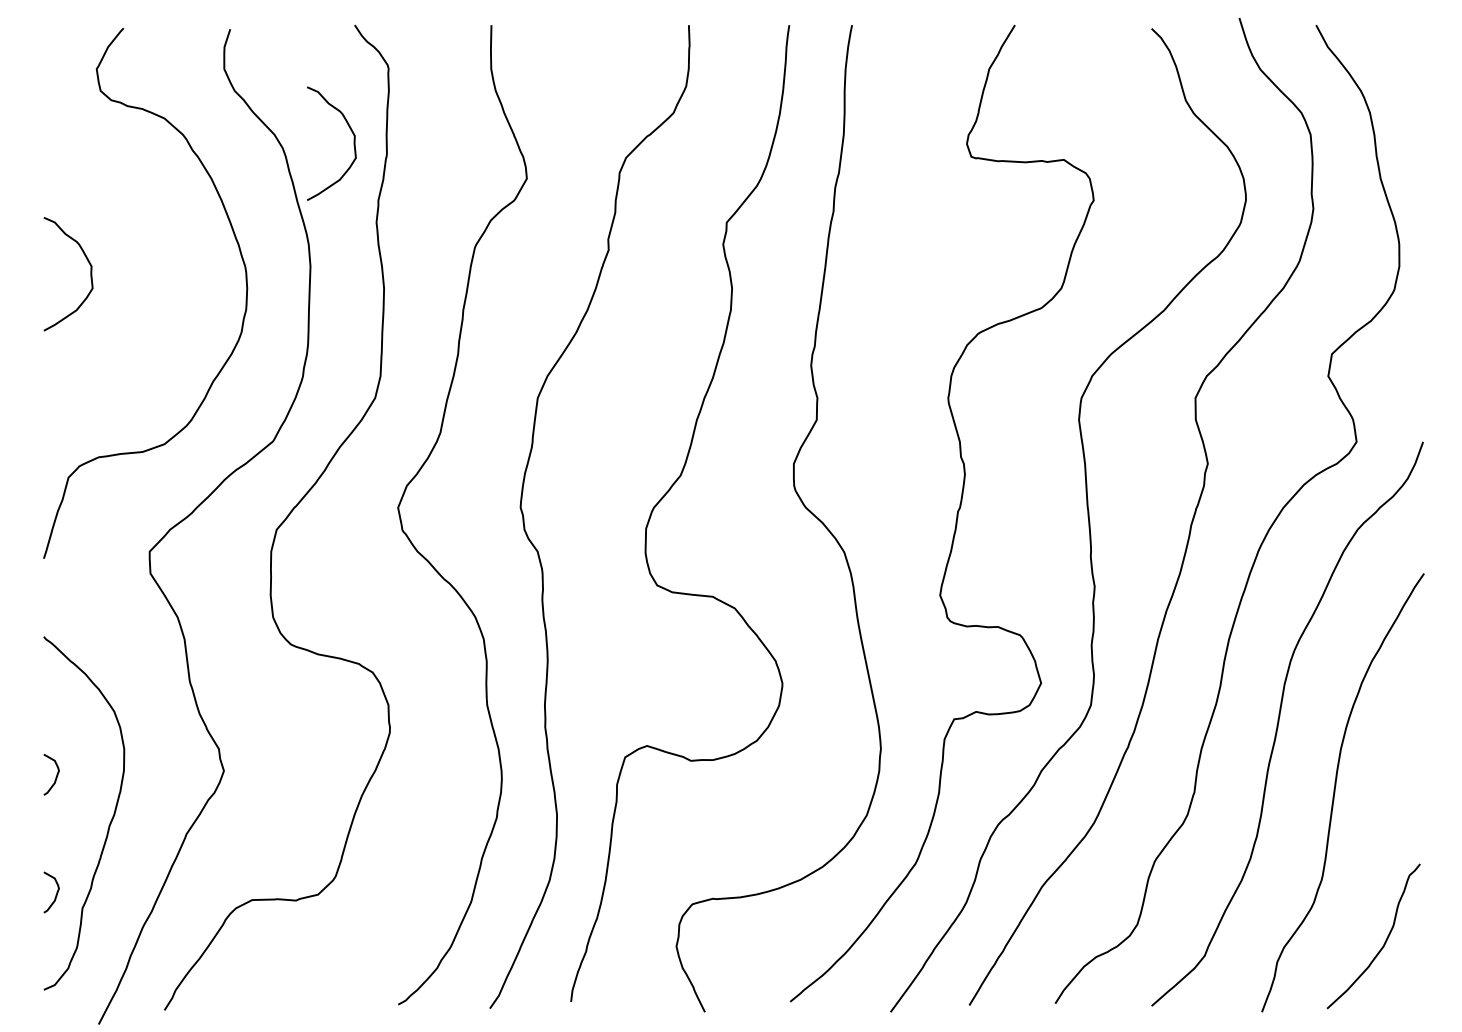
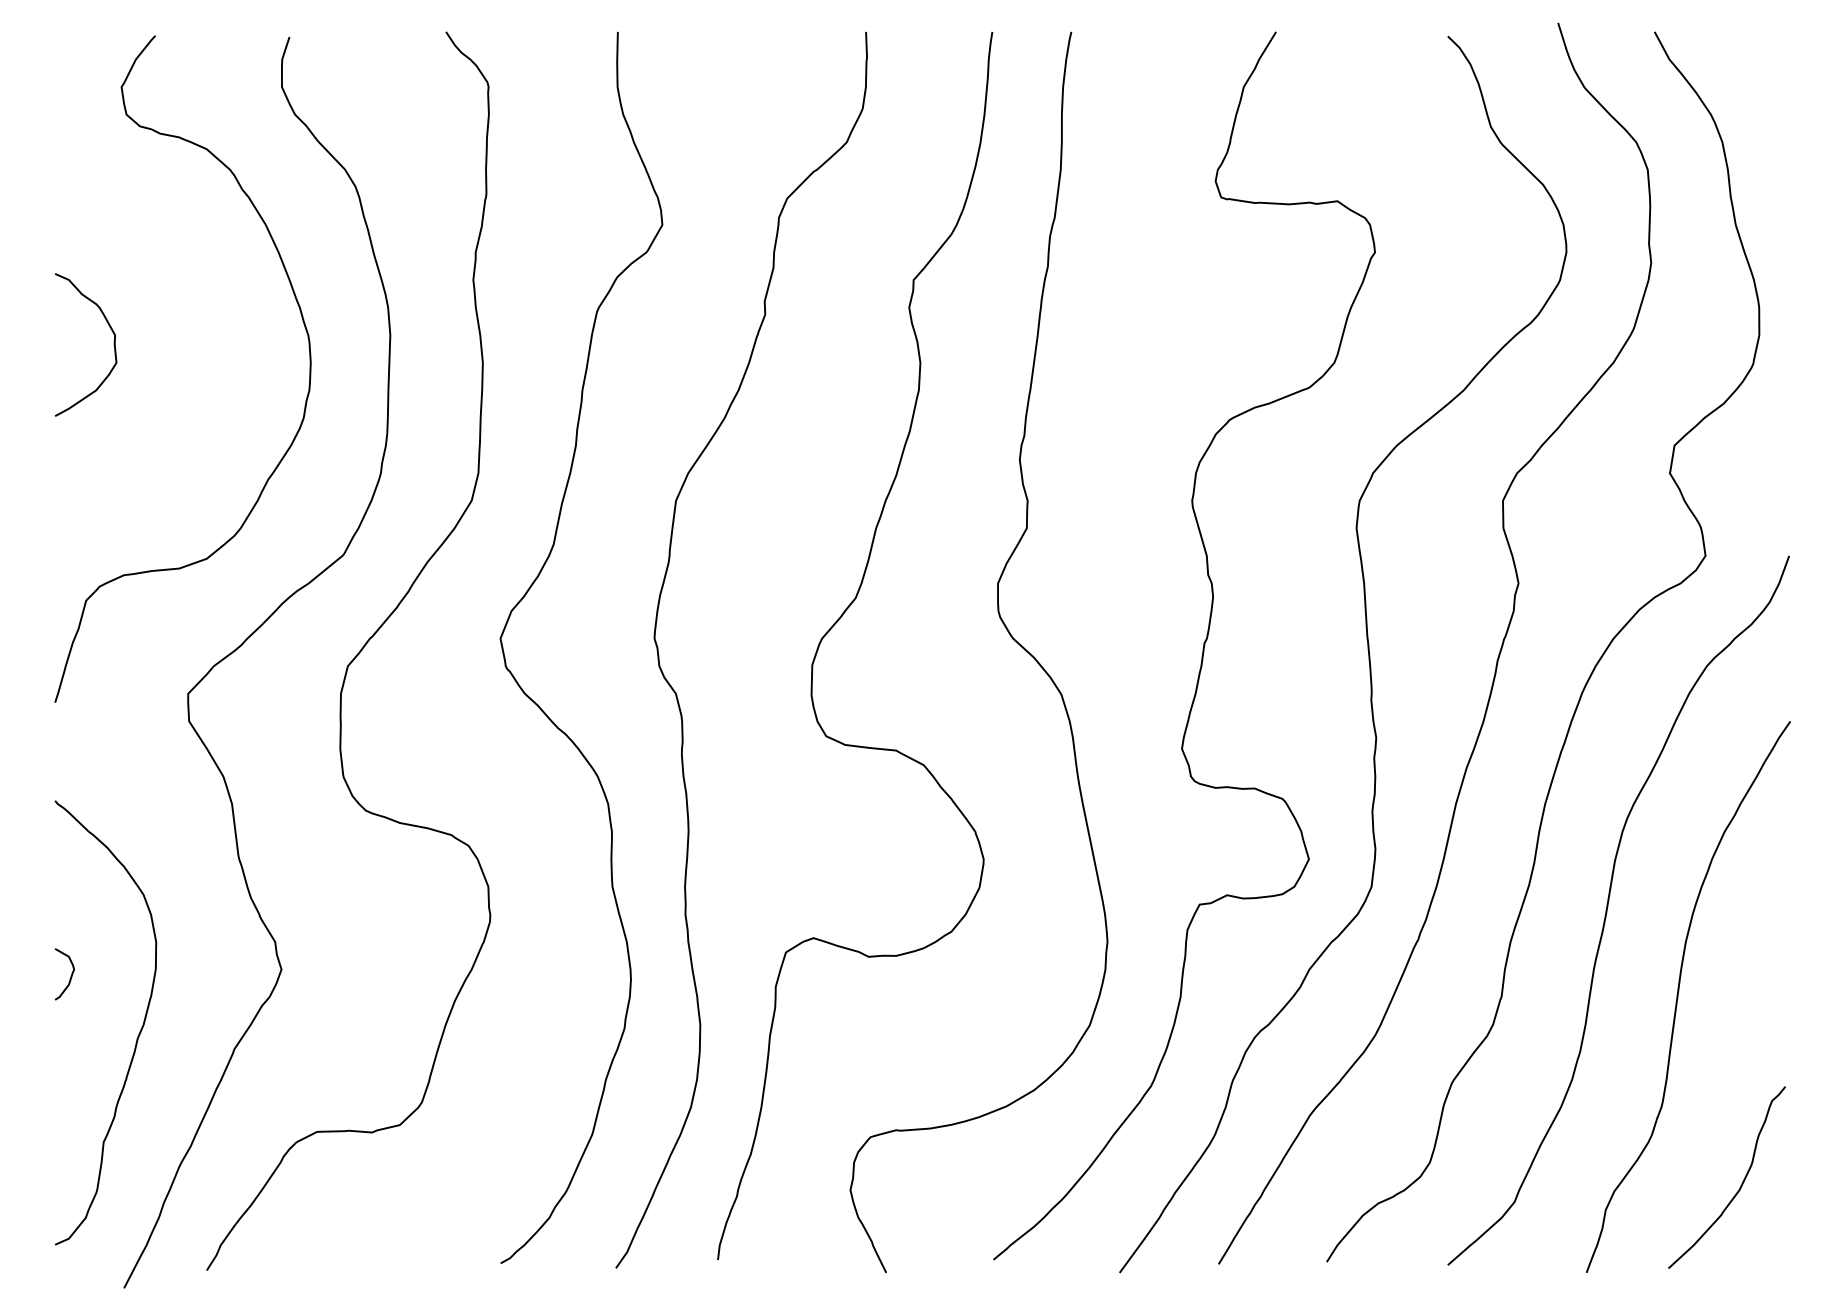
curve: (353, 143) -> (444, 180), removed
curve: (56, 894) -> (70, 1124), removed

